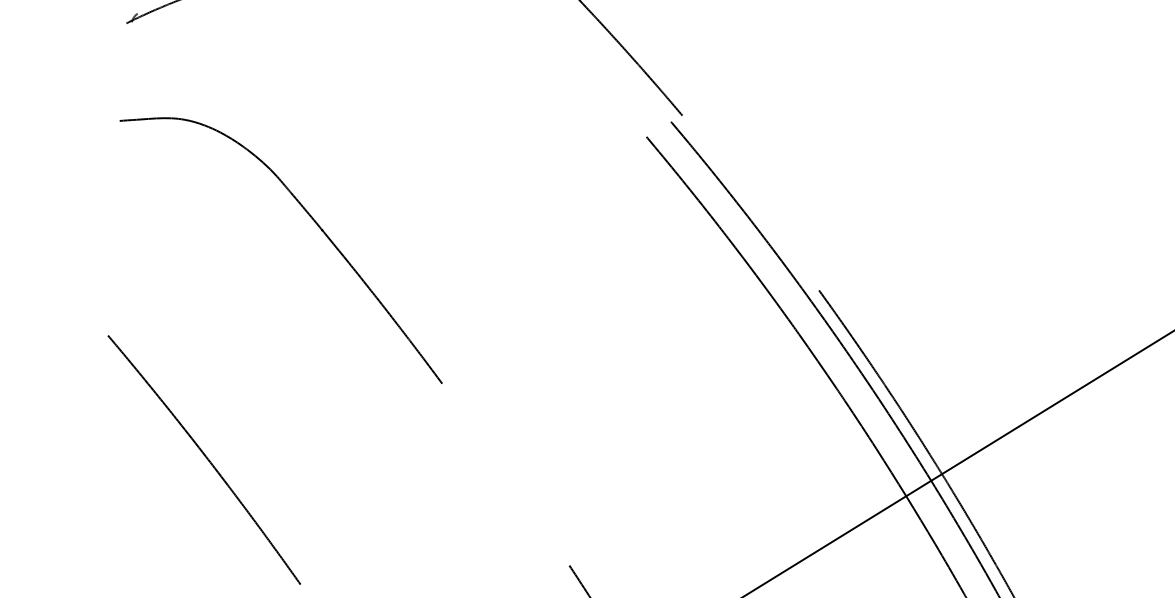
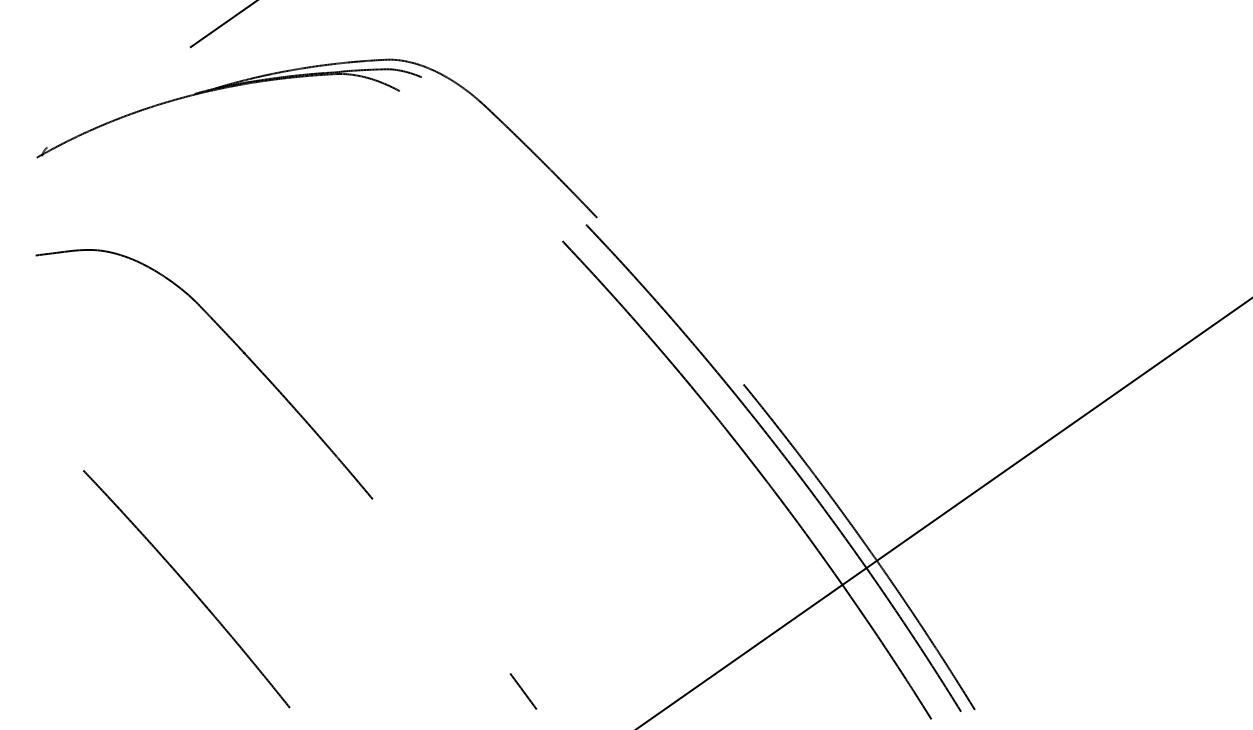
curve: (206, 458) -> (188, 587), moved

